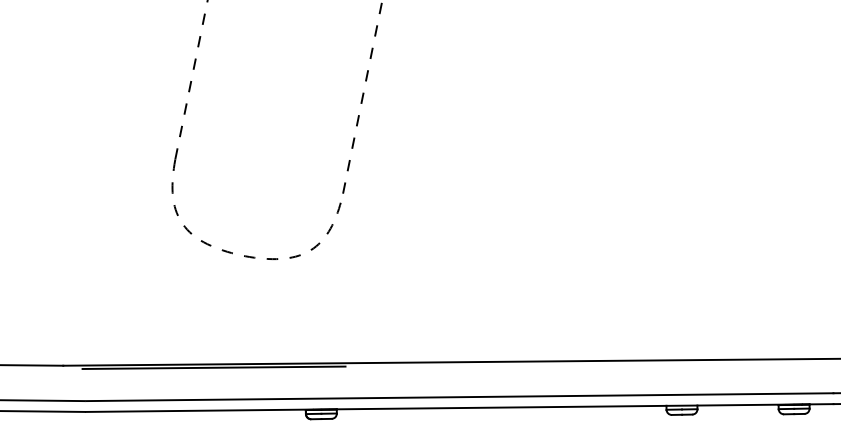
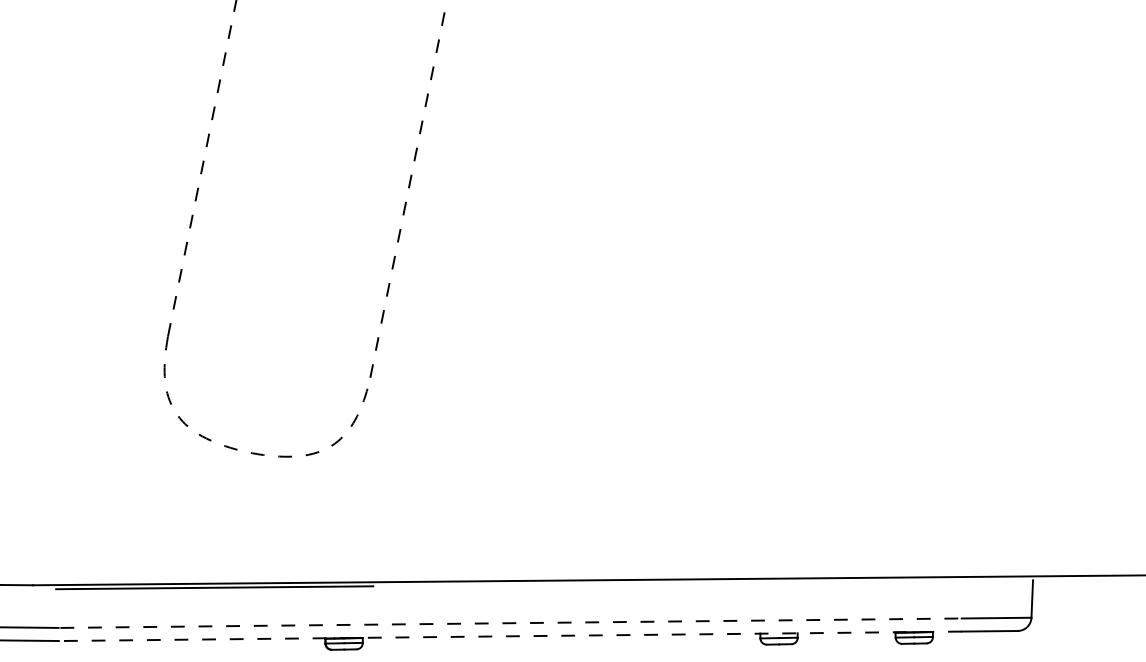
line: (460, 397) -> (511, 623), solid -> dashed
line: (460, 408) -> (511, 636), solid -> dashed

